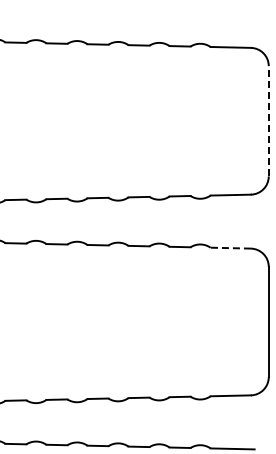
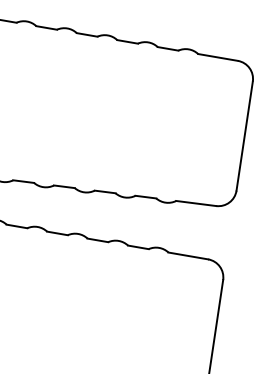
line: (268, 120) -> (244, 135), dashed -> solid
line: (230, 248) -> (188, 256), dashed -> solid

